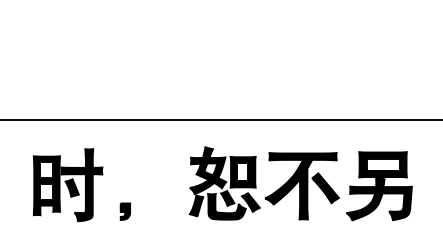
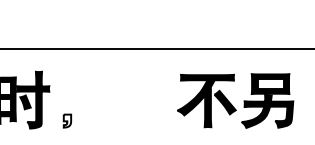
part: (224, 183) -> (145, 98), removed
fill: (125, 211) -> (67, 120), removed

